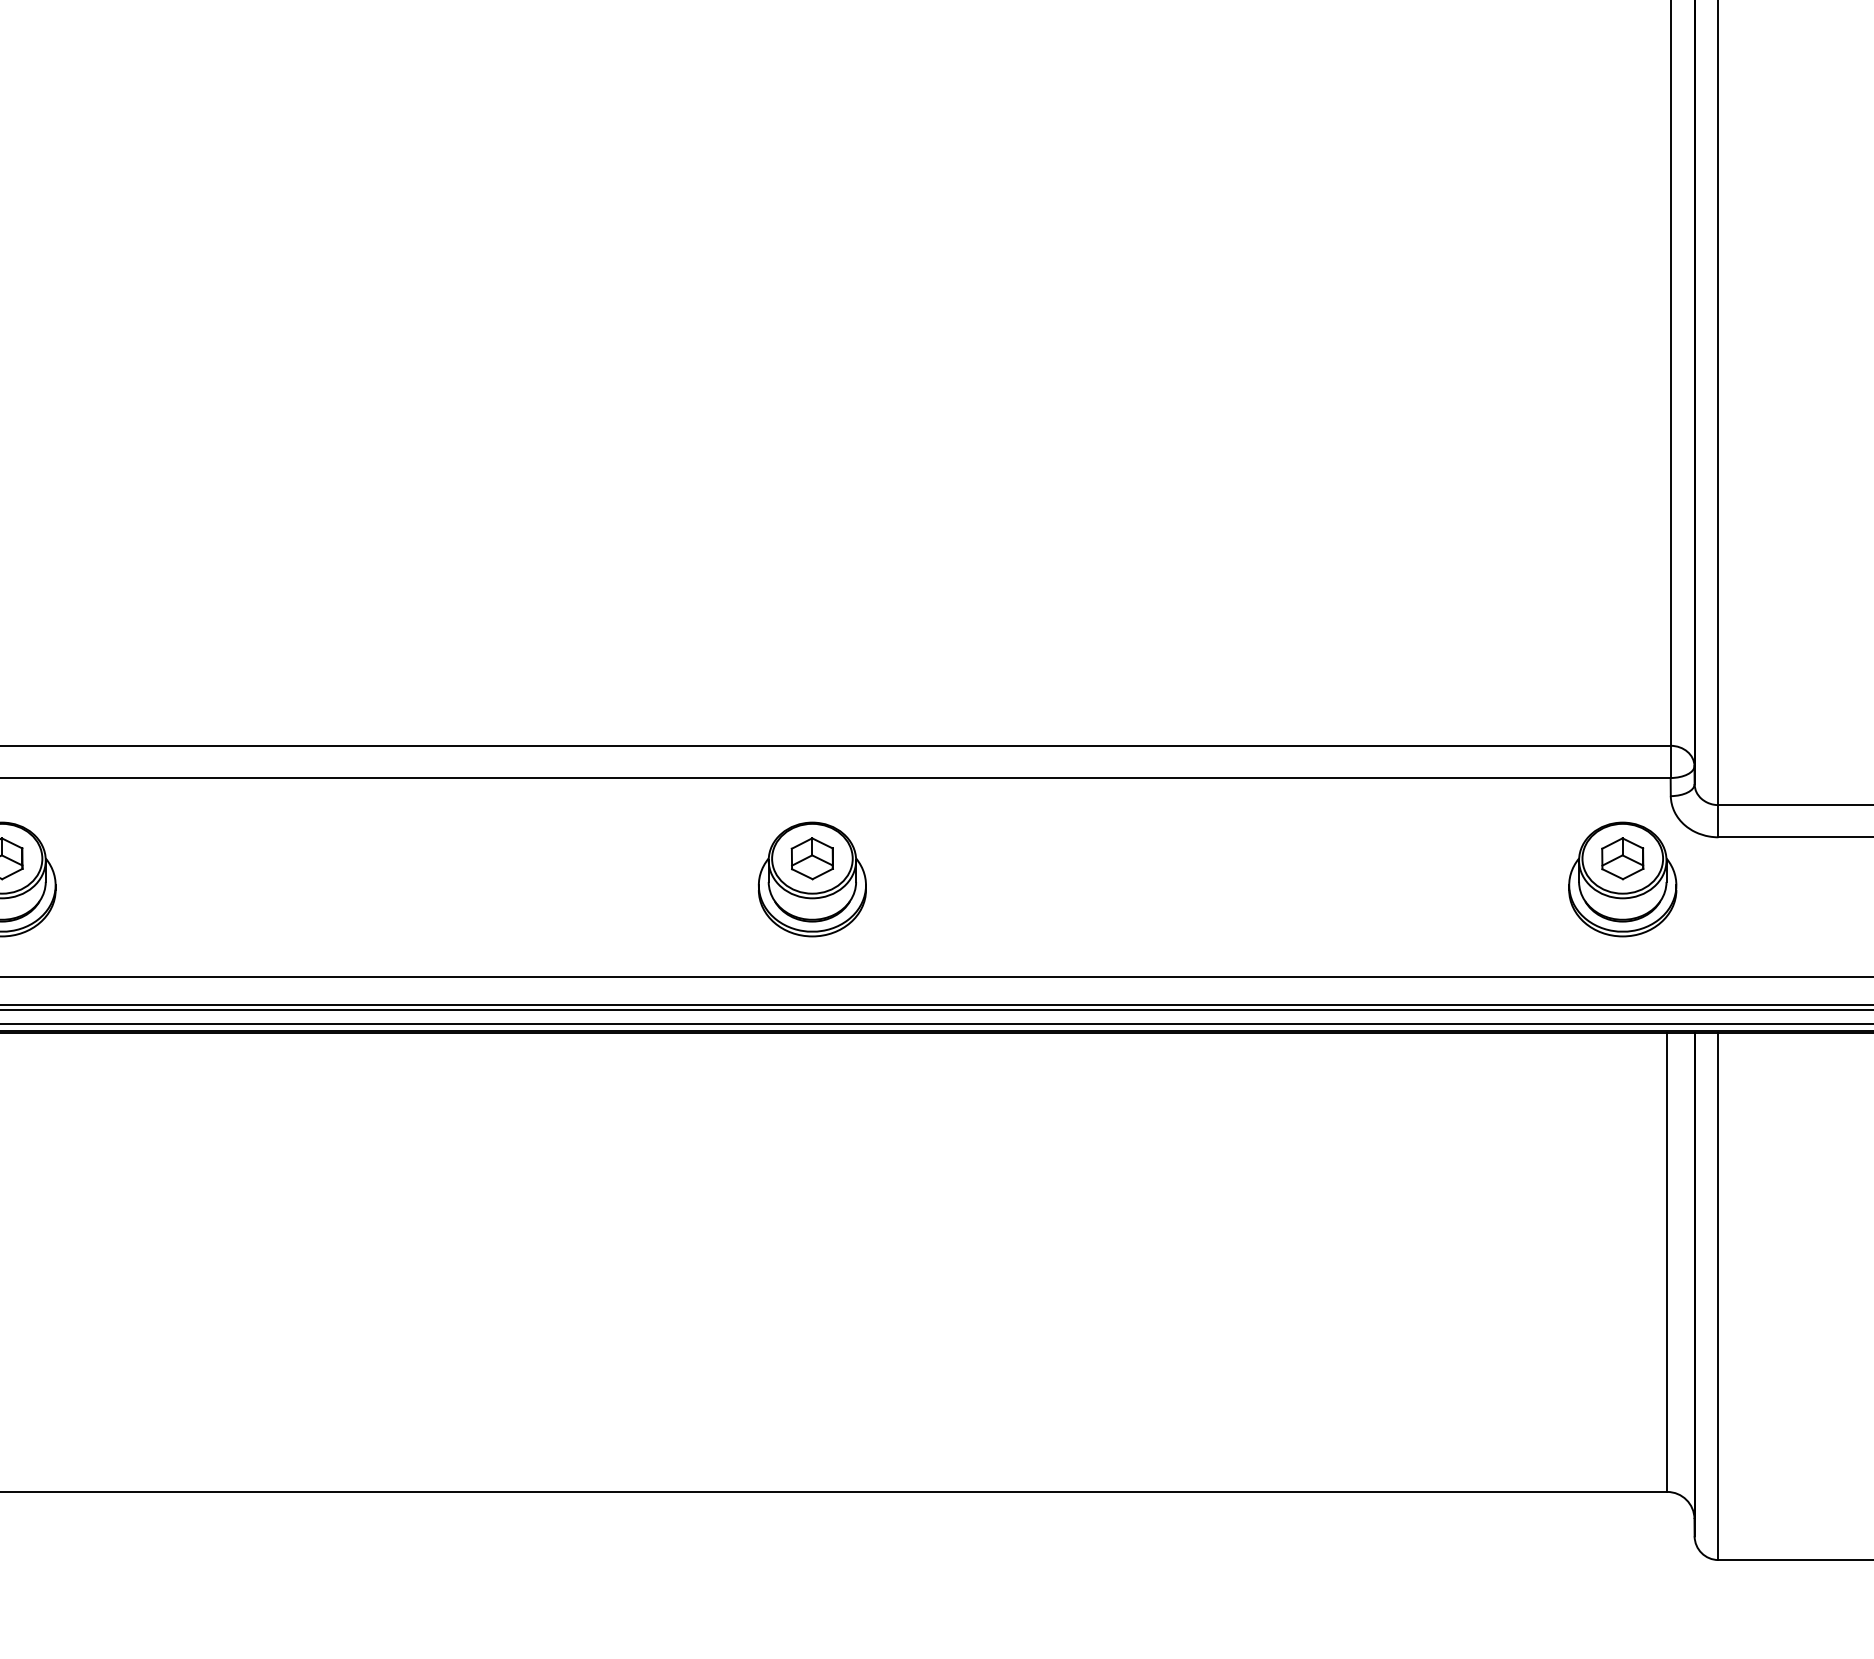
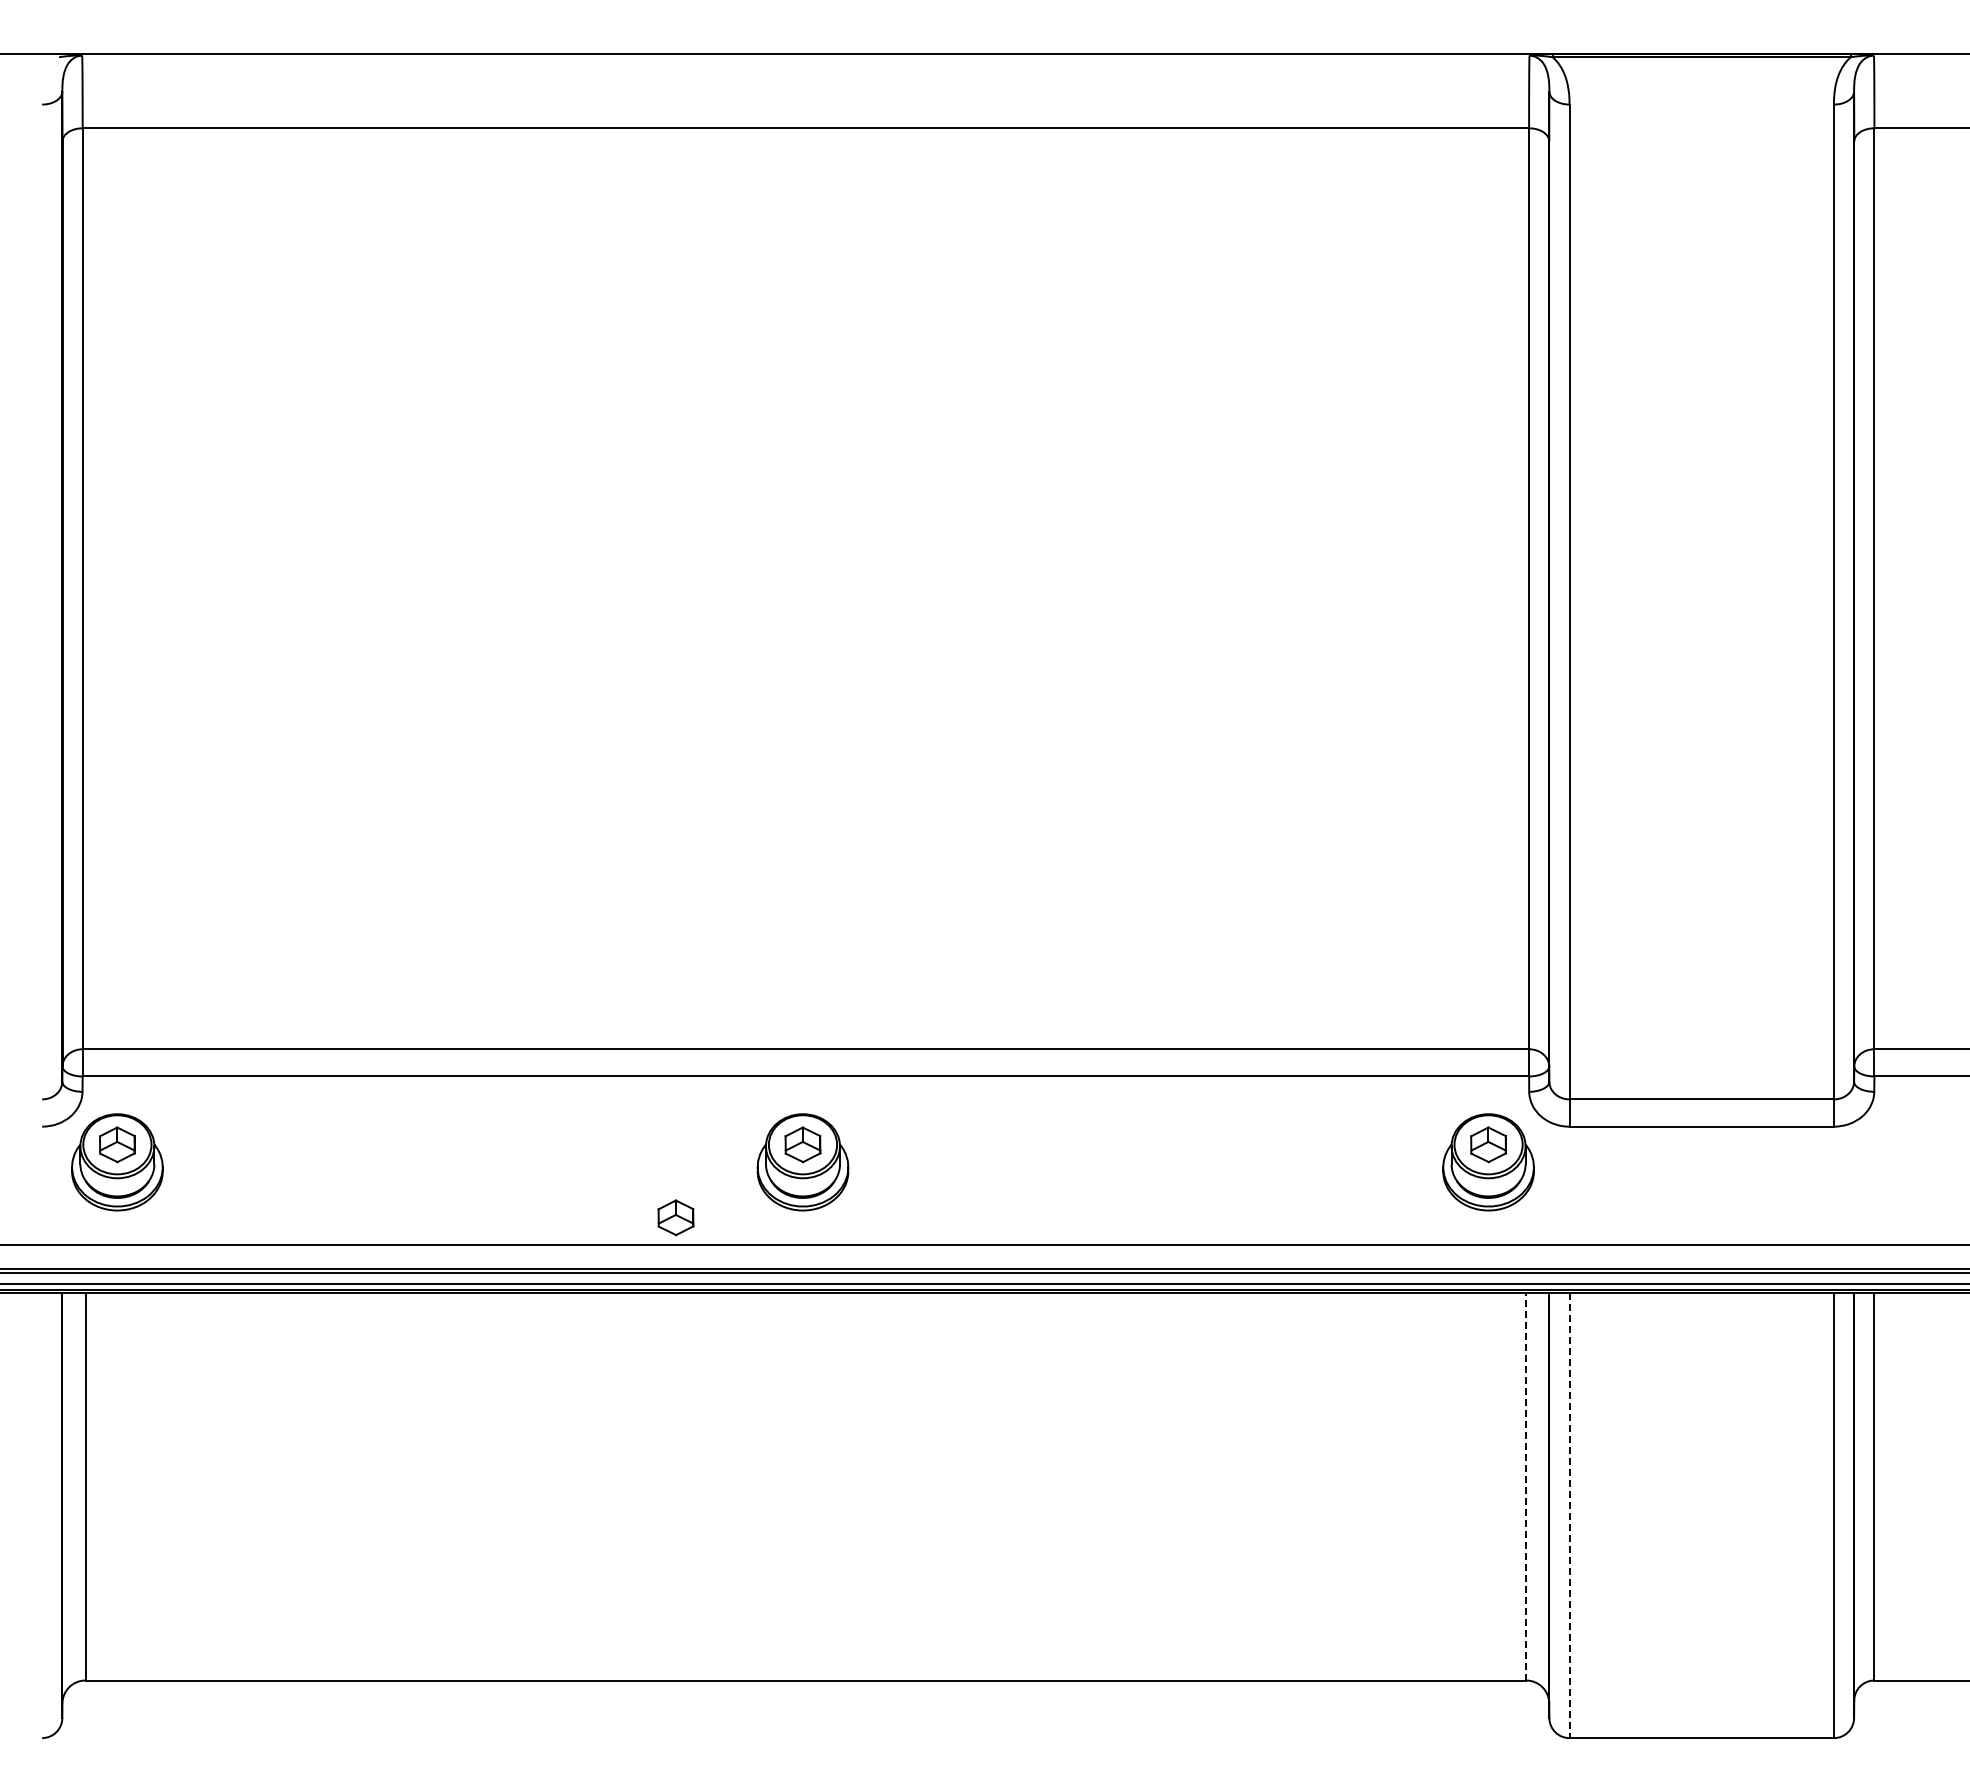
part: (661, 944) -> (675, 1217), added
line: (1667, 1262) -> (1526, 1486), solid -> dashed
line: (1718, 1296) -> (1569, 1515), solid -> dashed

